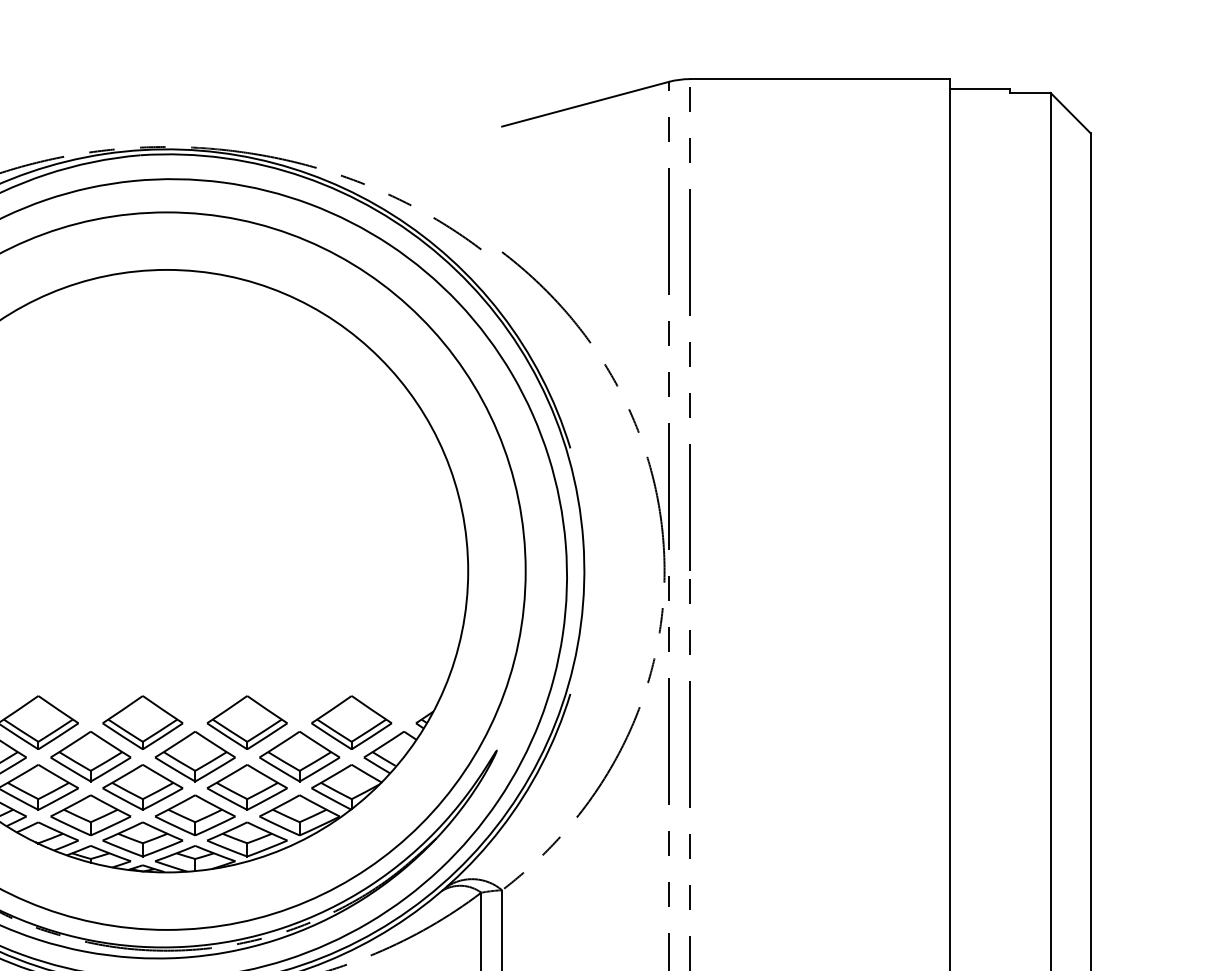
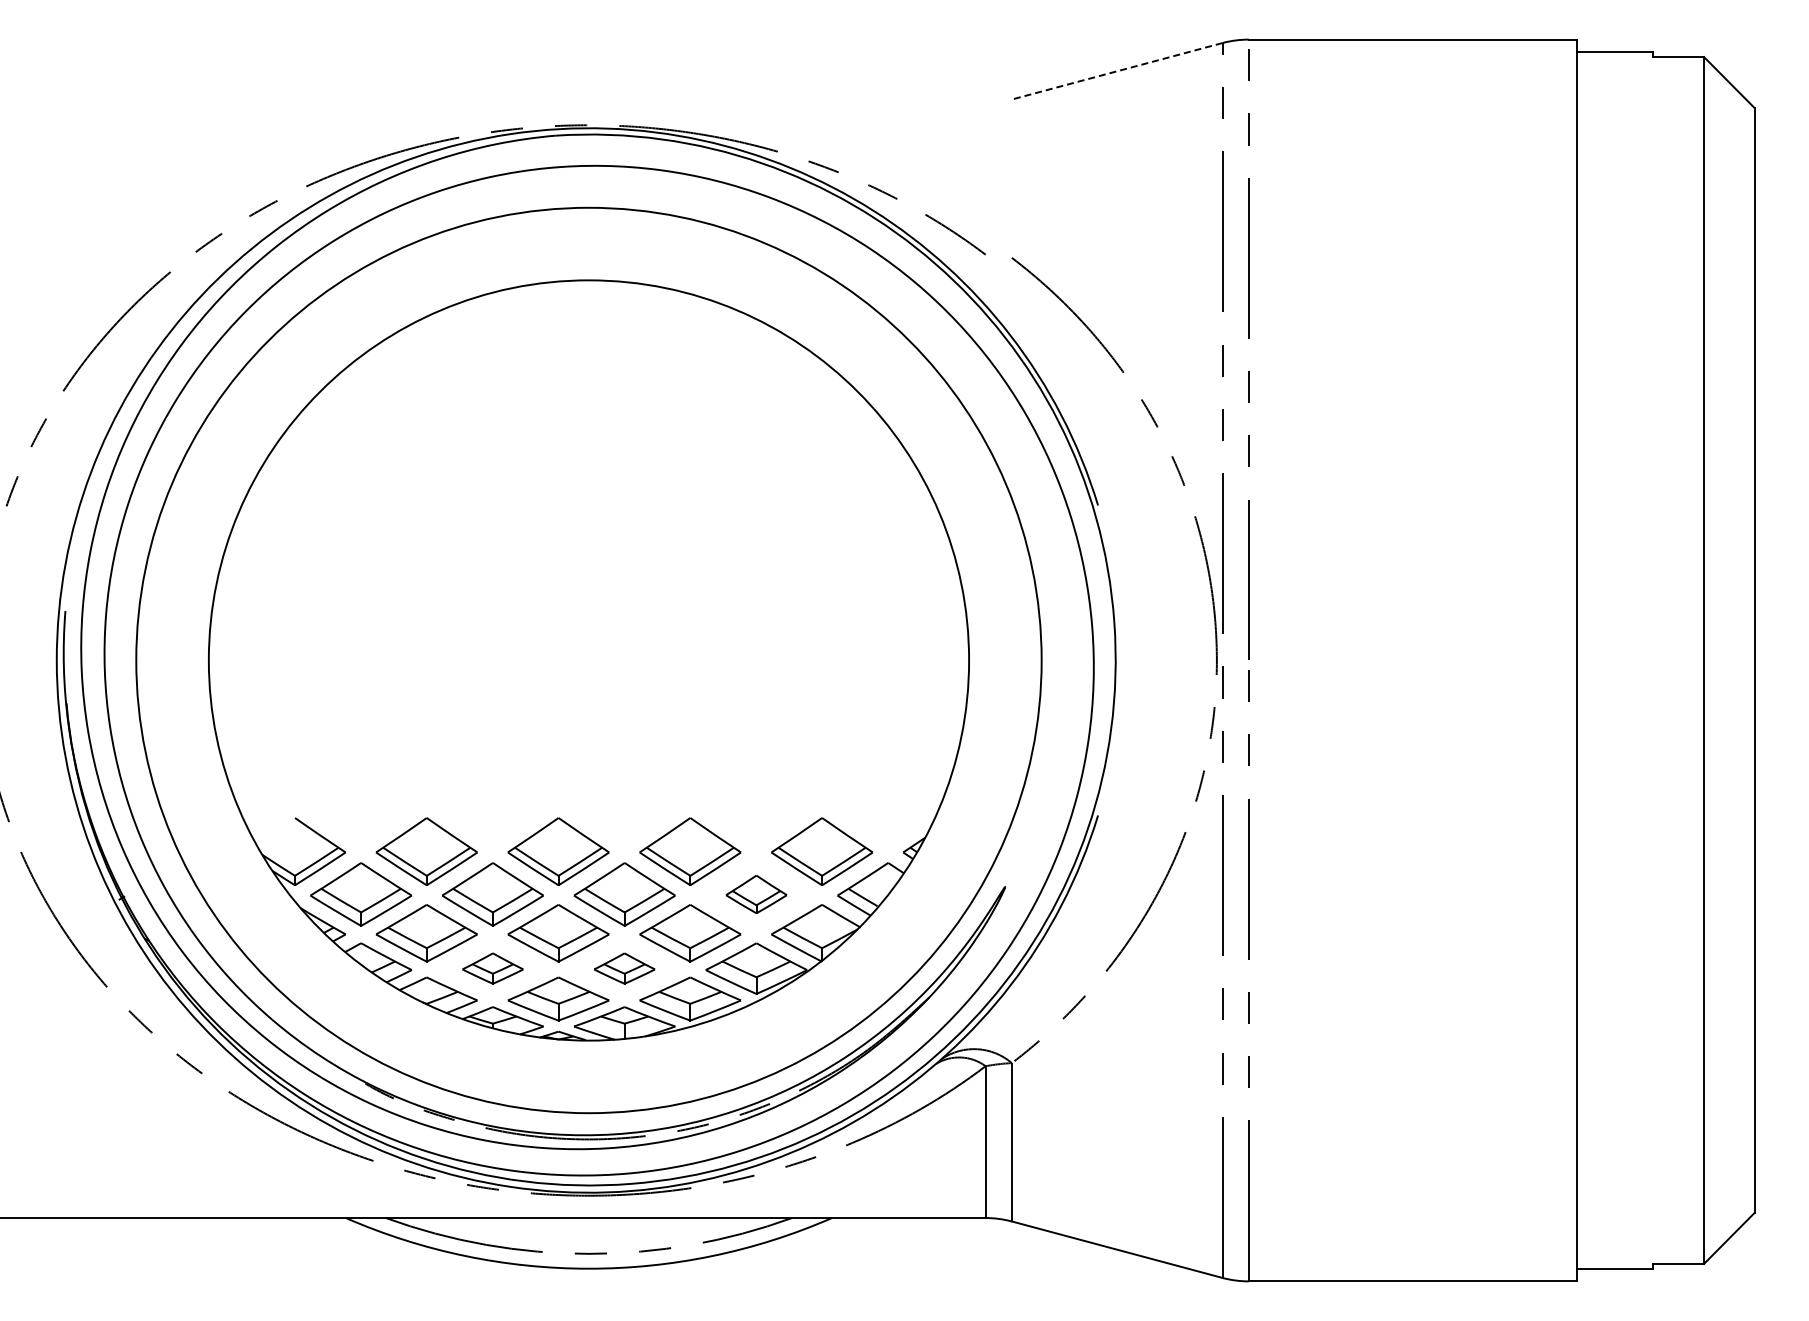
line: (585, 104) -> (1116, 71), solid -> dashed
part: (299, 756) -> (756, 894), size x0.6
part: (90, 815) -> (492, 968), size x0.6
part: (195, 815) -> (624, 968), size x0.6

